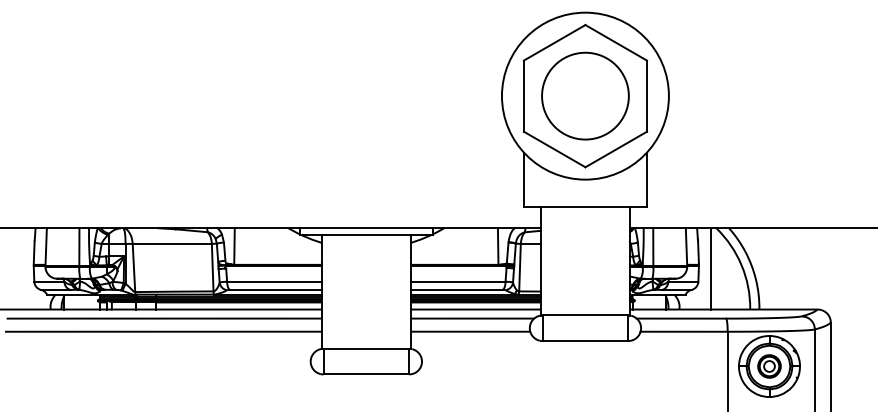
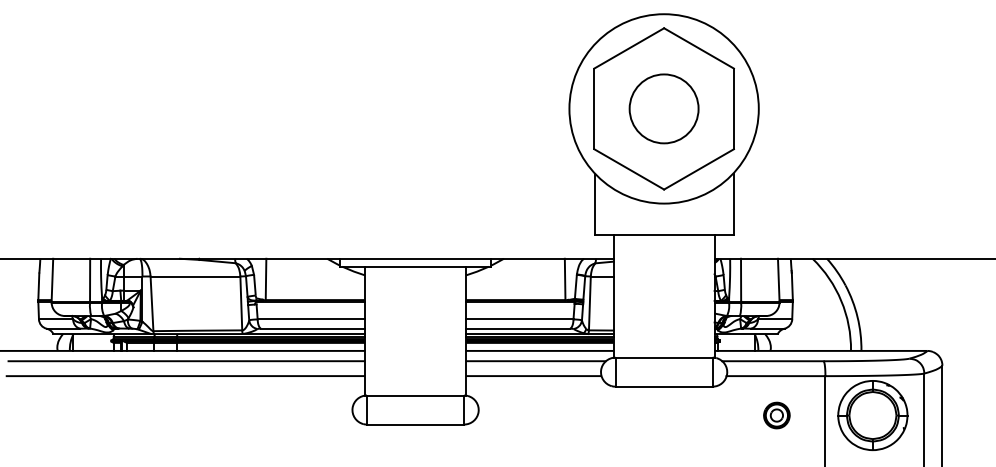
circle: (584, 95) -> (663, 108), size x0.7
line: (710, 268) -> (806, 304), removed
part: (769, 366) -> (776, 415), moved

